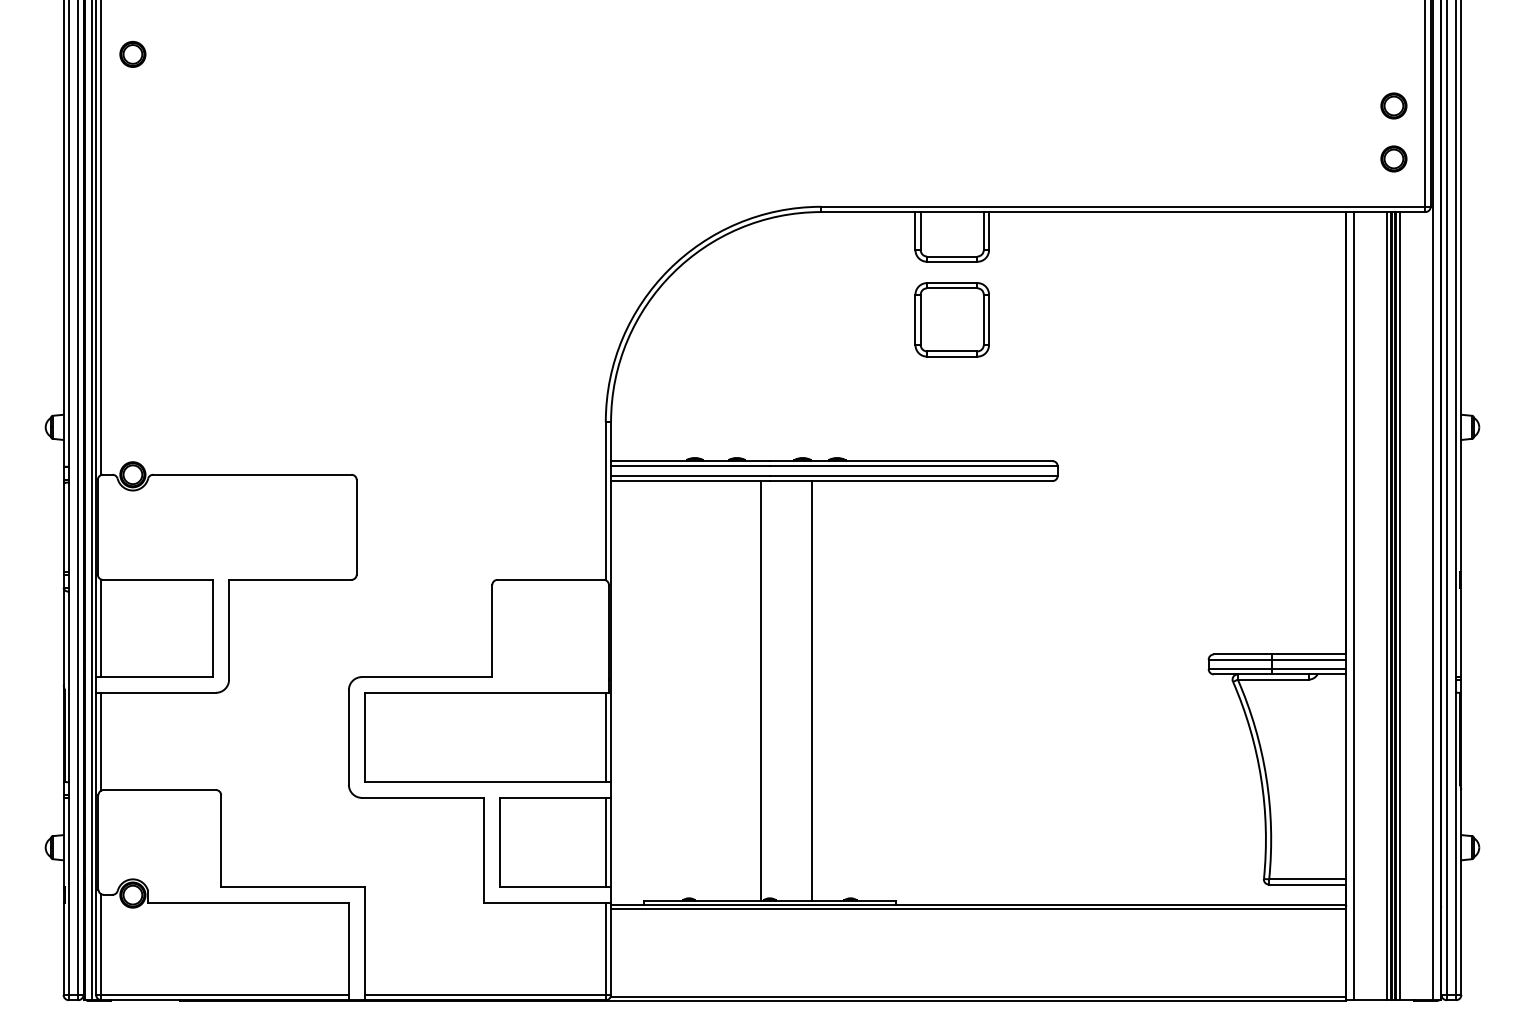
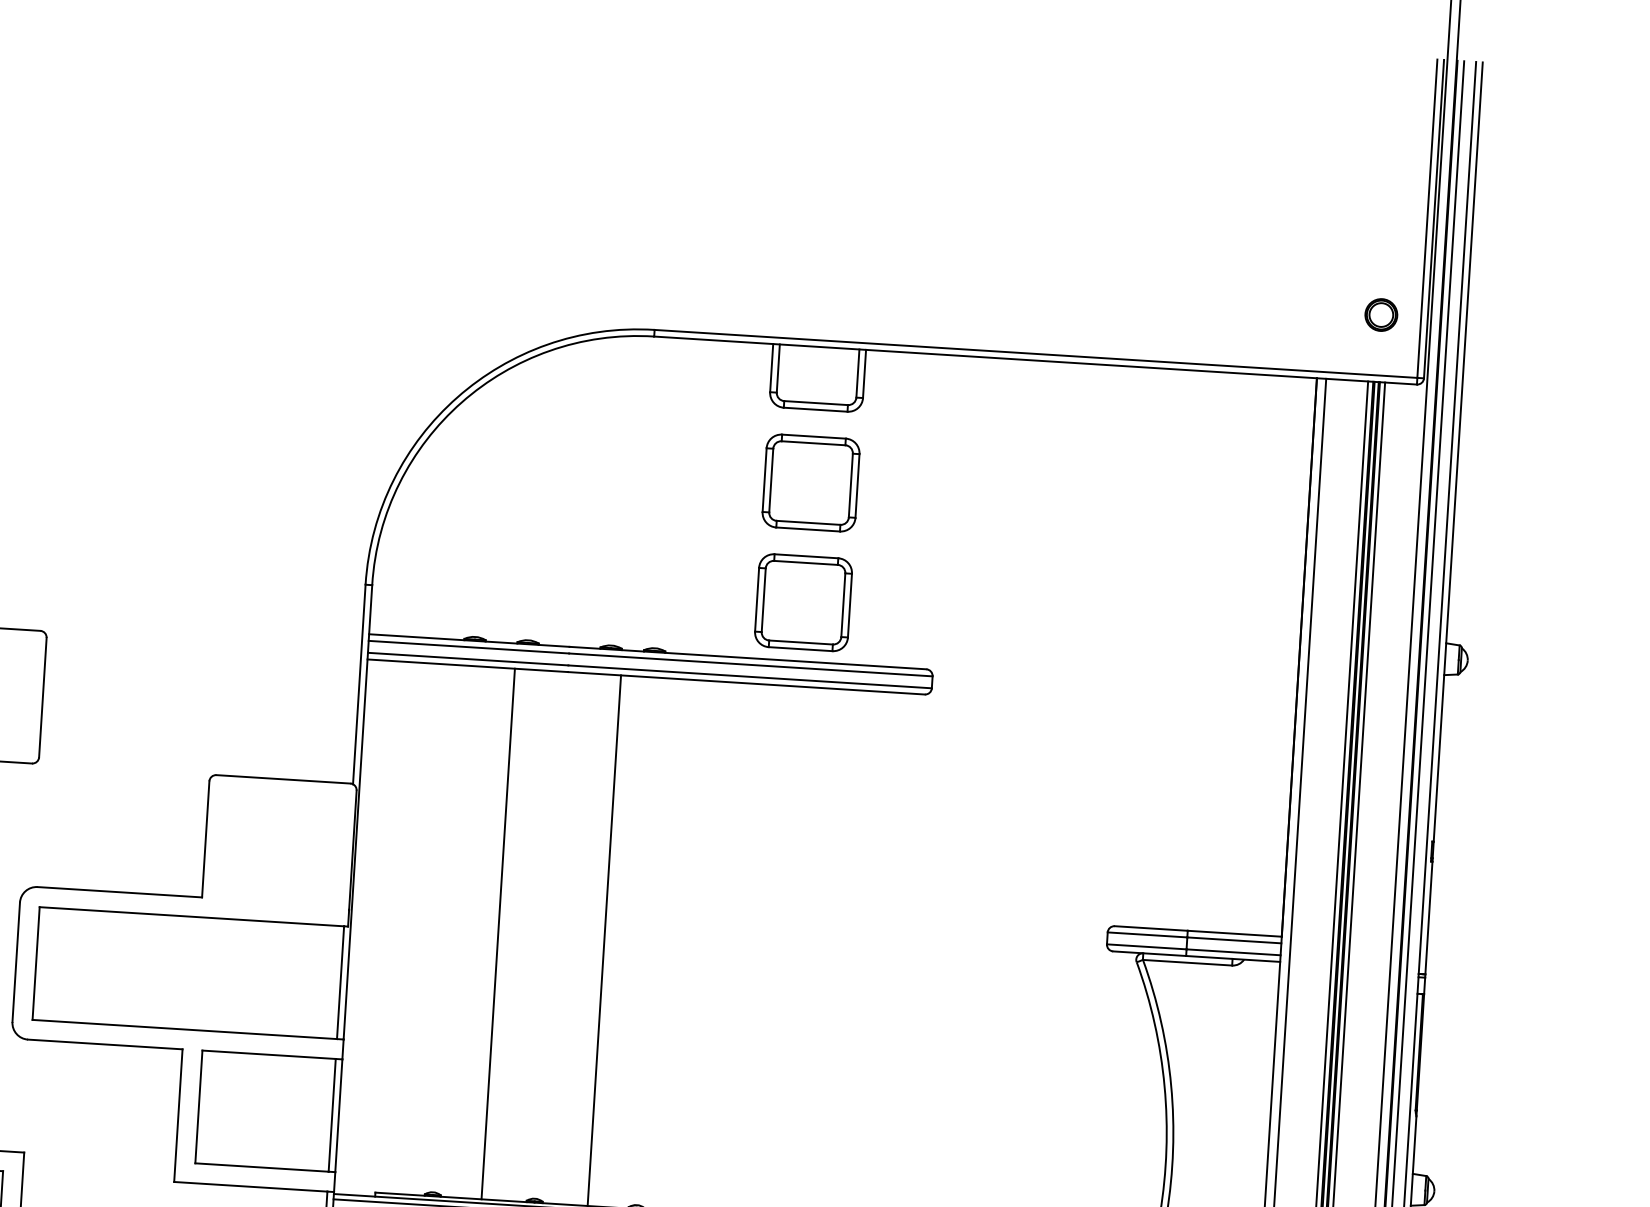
part: (1393, 105) -> (1385, 247), removed
part: (951, 414) -> (802, 602), added
line: (760, 691) -> (497, 934), moved

